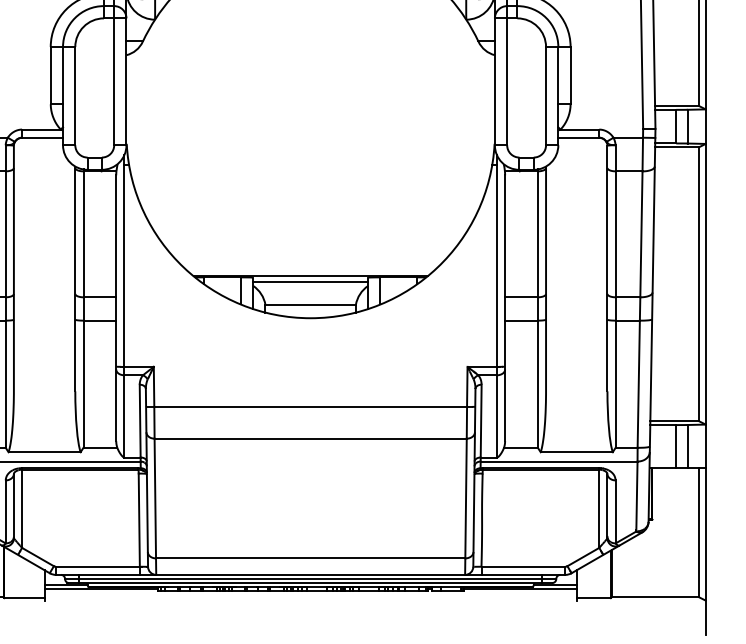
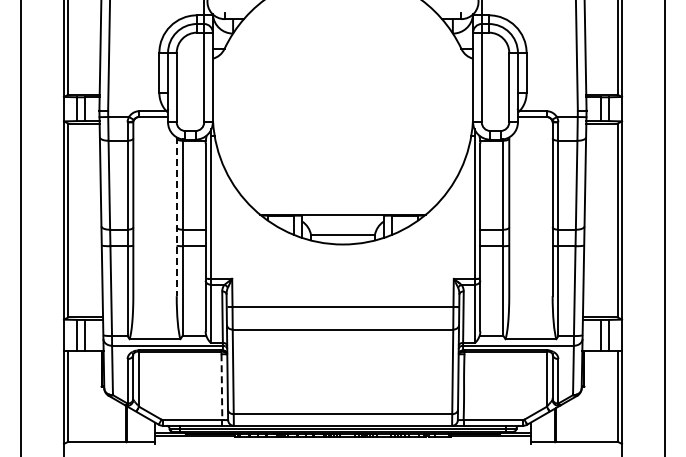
line: (74, 279) -> (176, 217), solid -> dashed
line: (309, 281) -> (342, 218), removed
line: (138, 520) -> (221, 387), solid -> dashed

